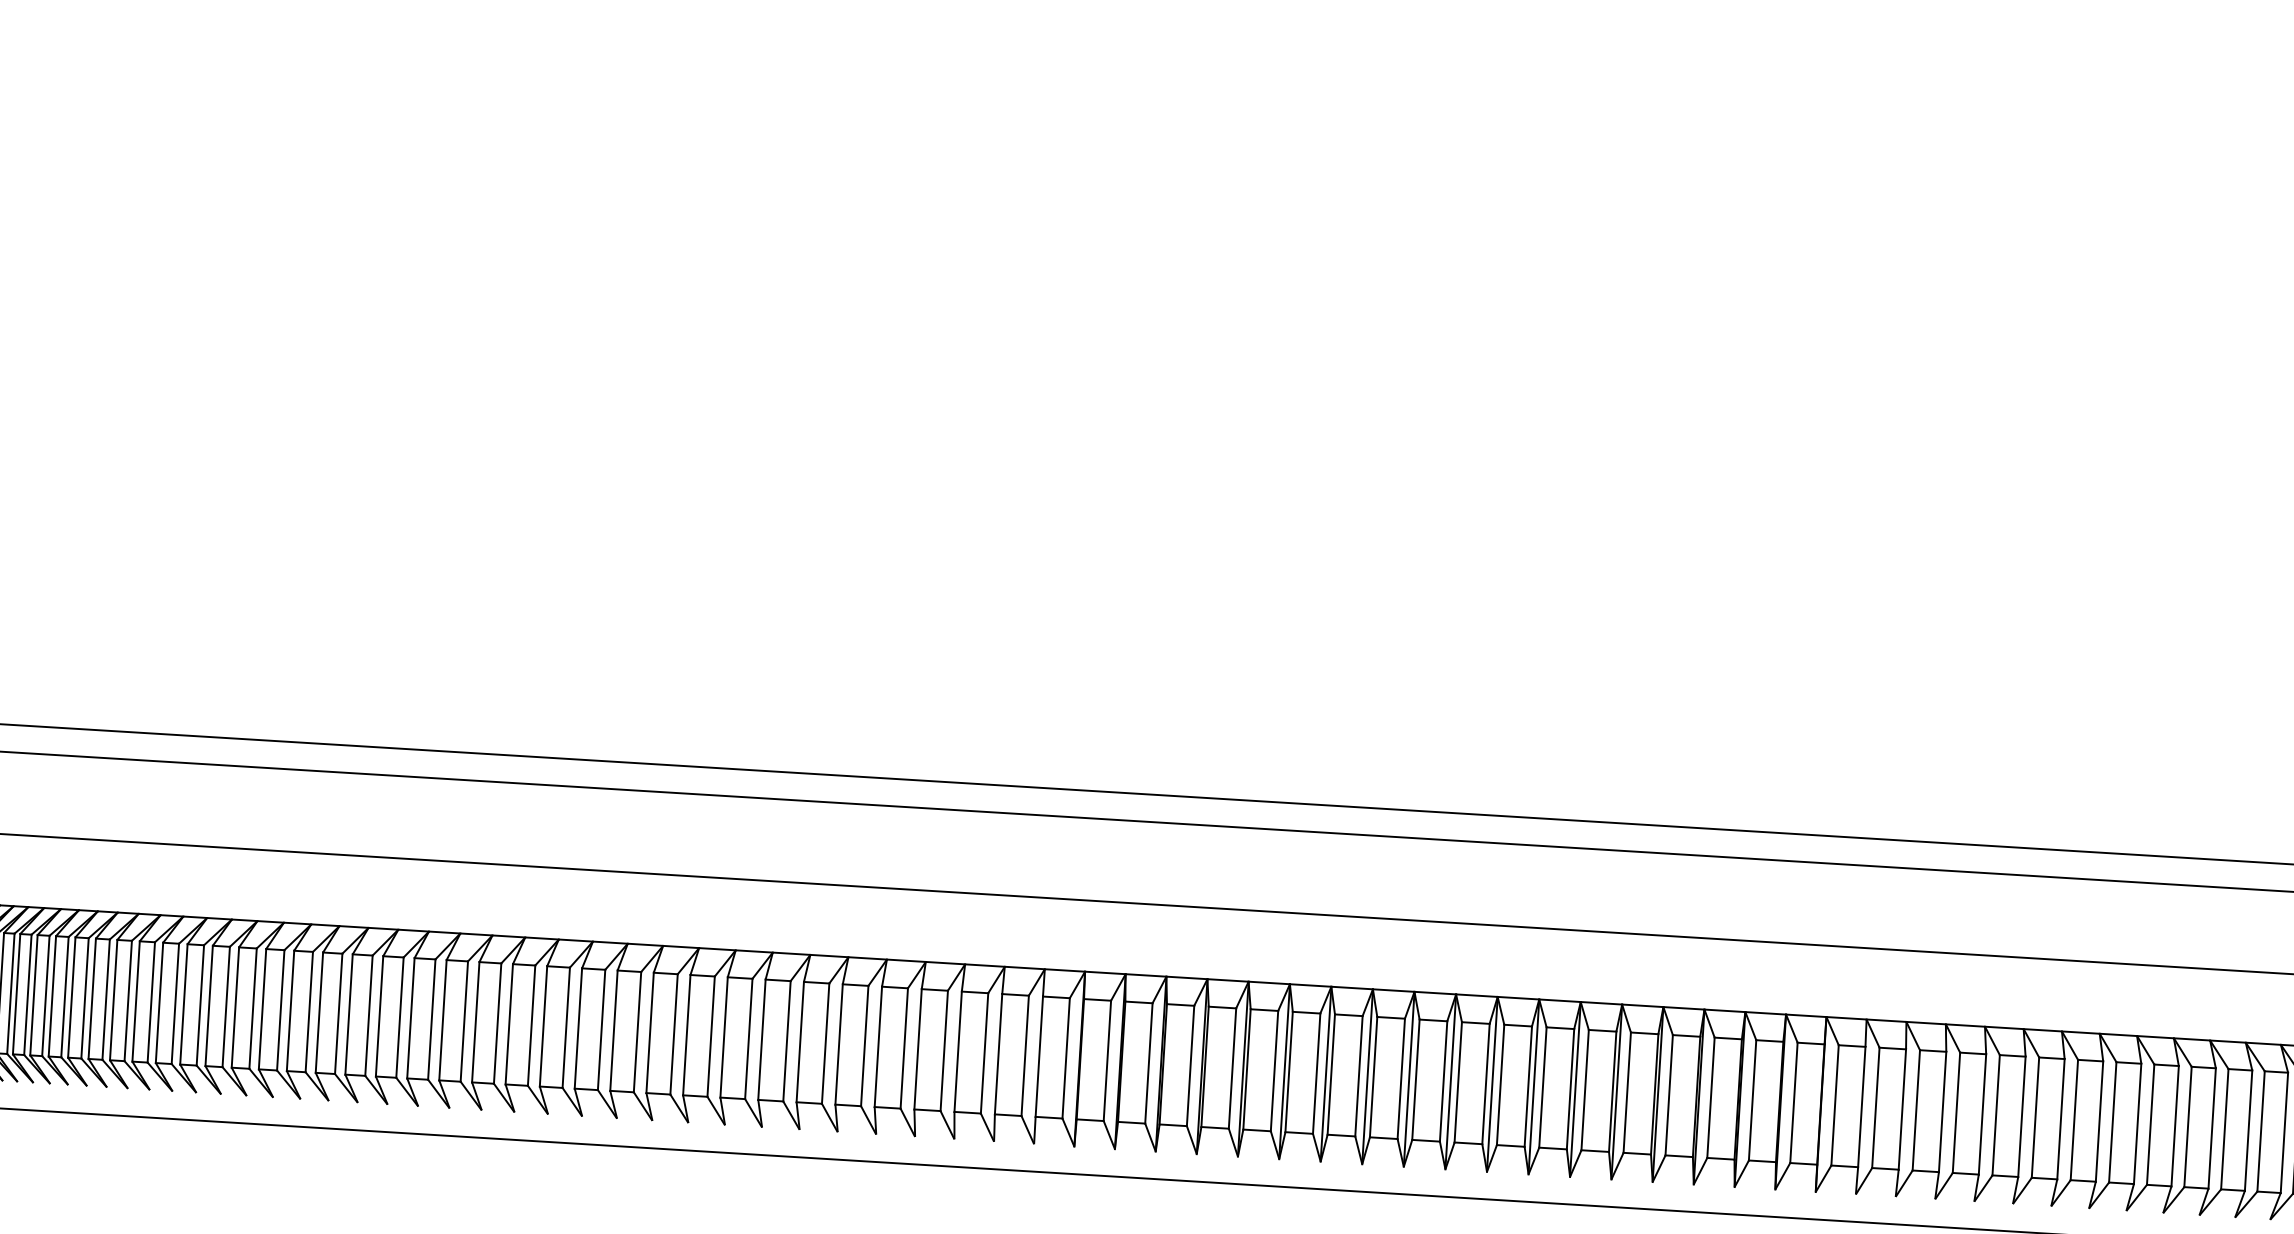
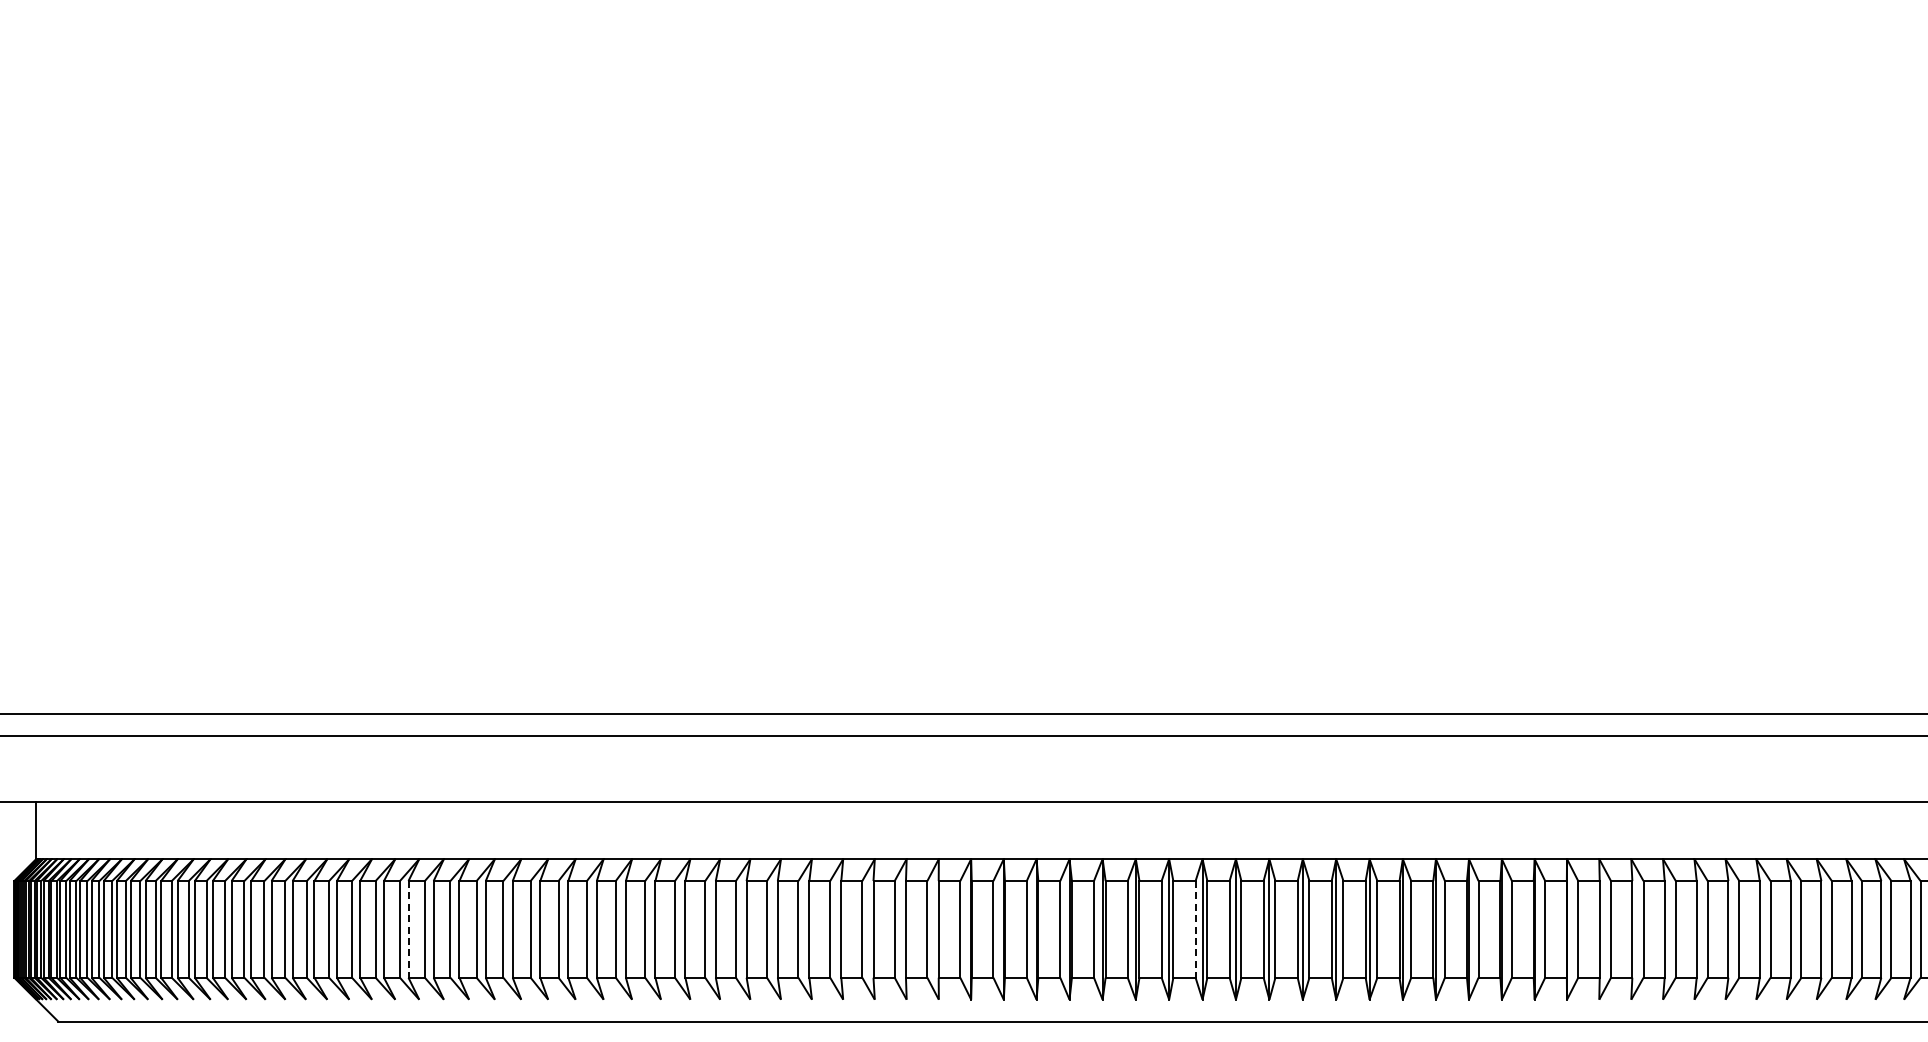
line: (379, 1016) -> (408, 929), solid -> dashed
line: (1358, 1076) -> (1195, 929), solid -> dashed

